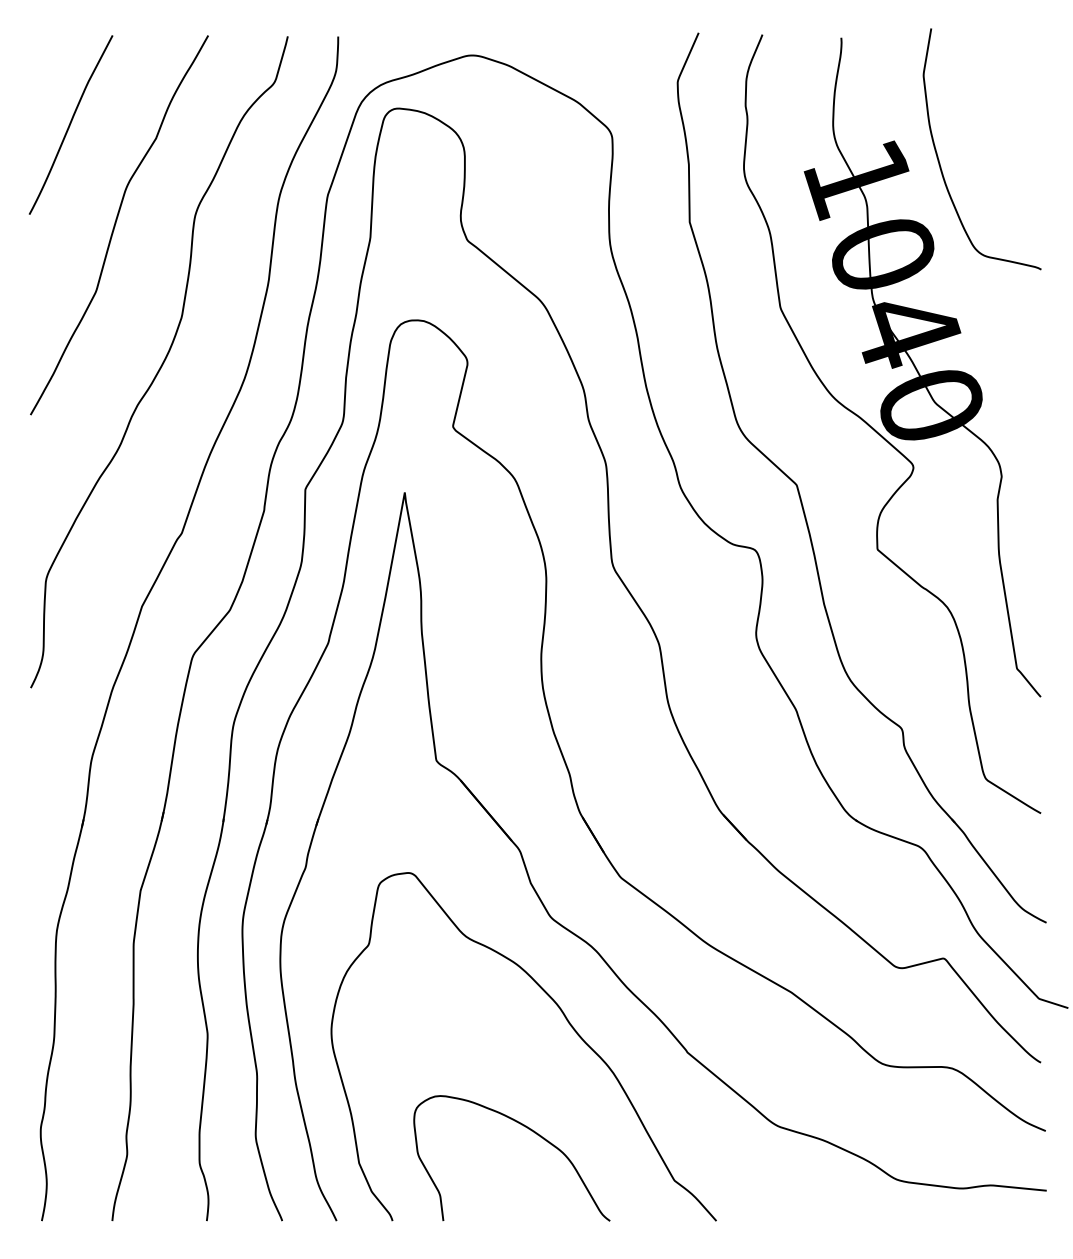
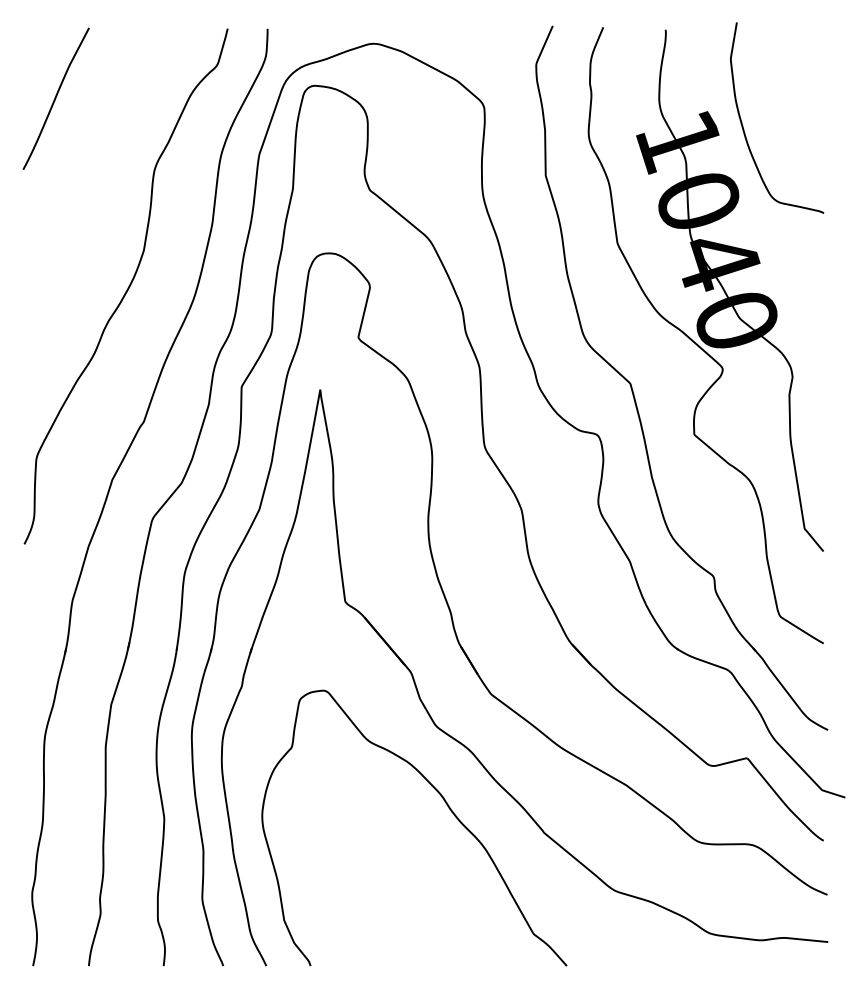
curve: (116, 223) -> (92, 176), removed
curve: (531, 1131) -> (420, 895), removed

